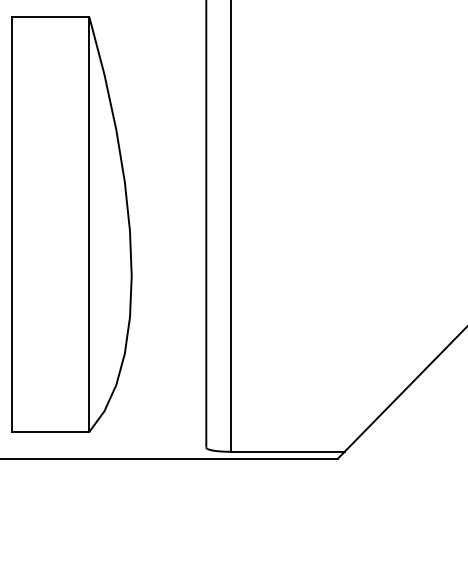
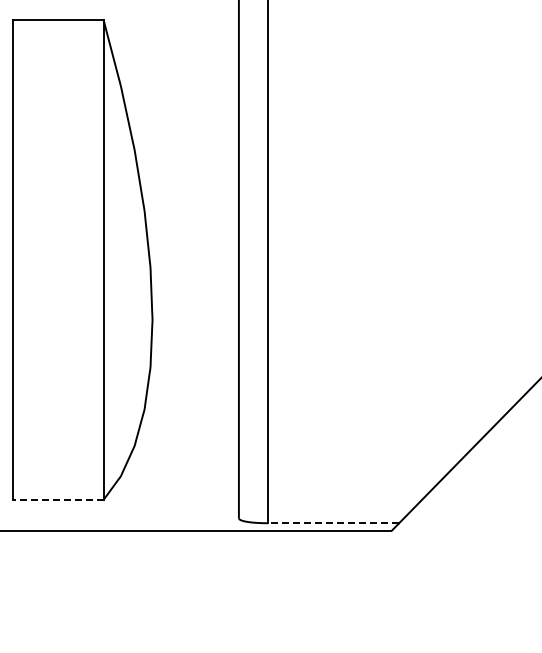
line: (49, 432) -> (57, 500), solid -> dashed
line: (287, 452) -> (333, 523), solid -> dashed

